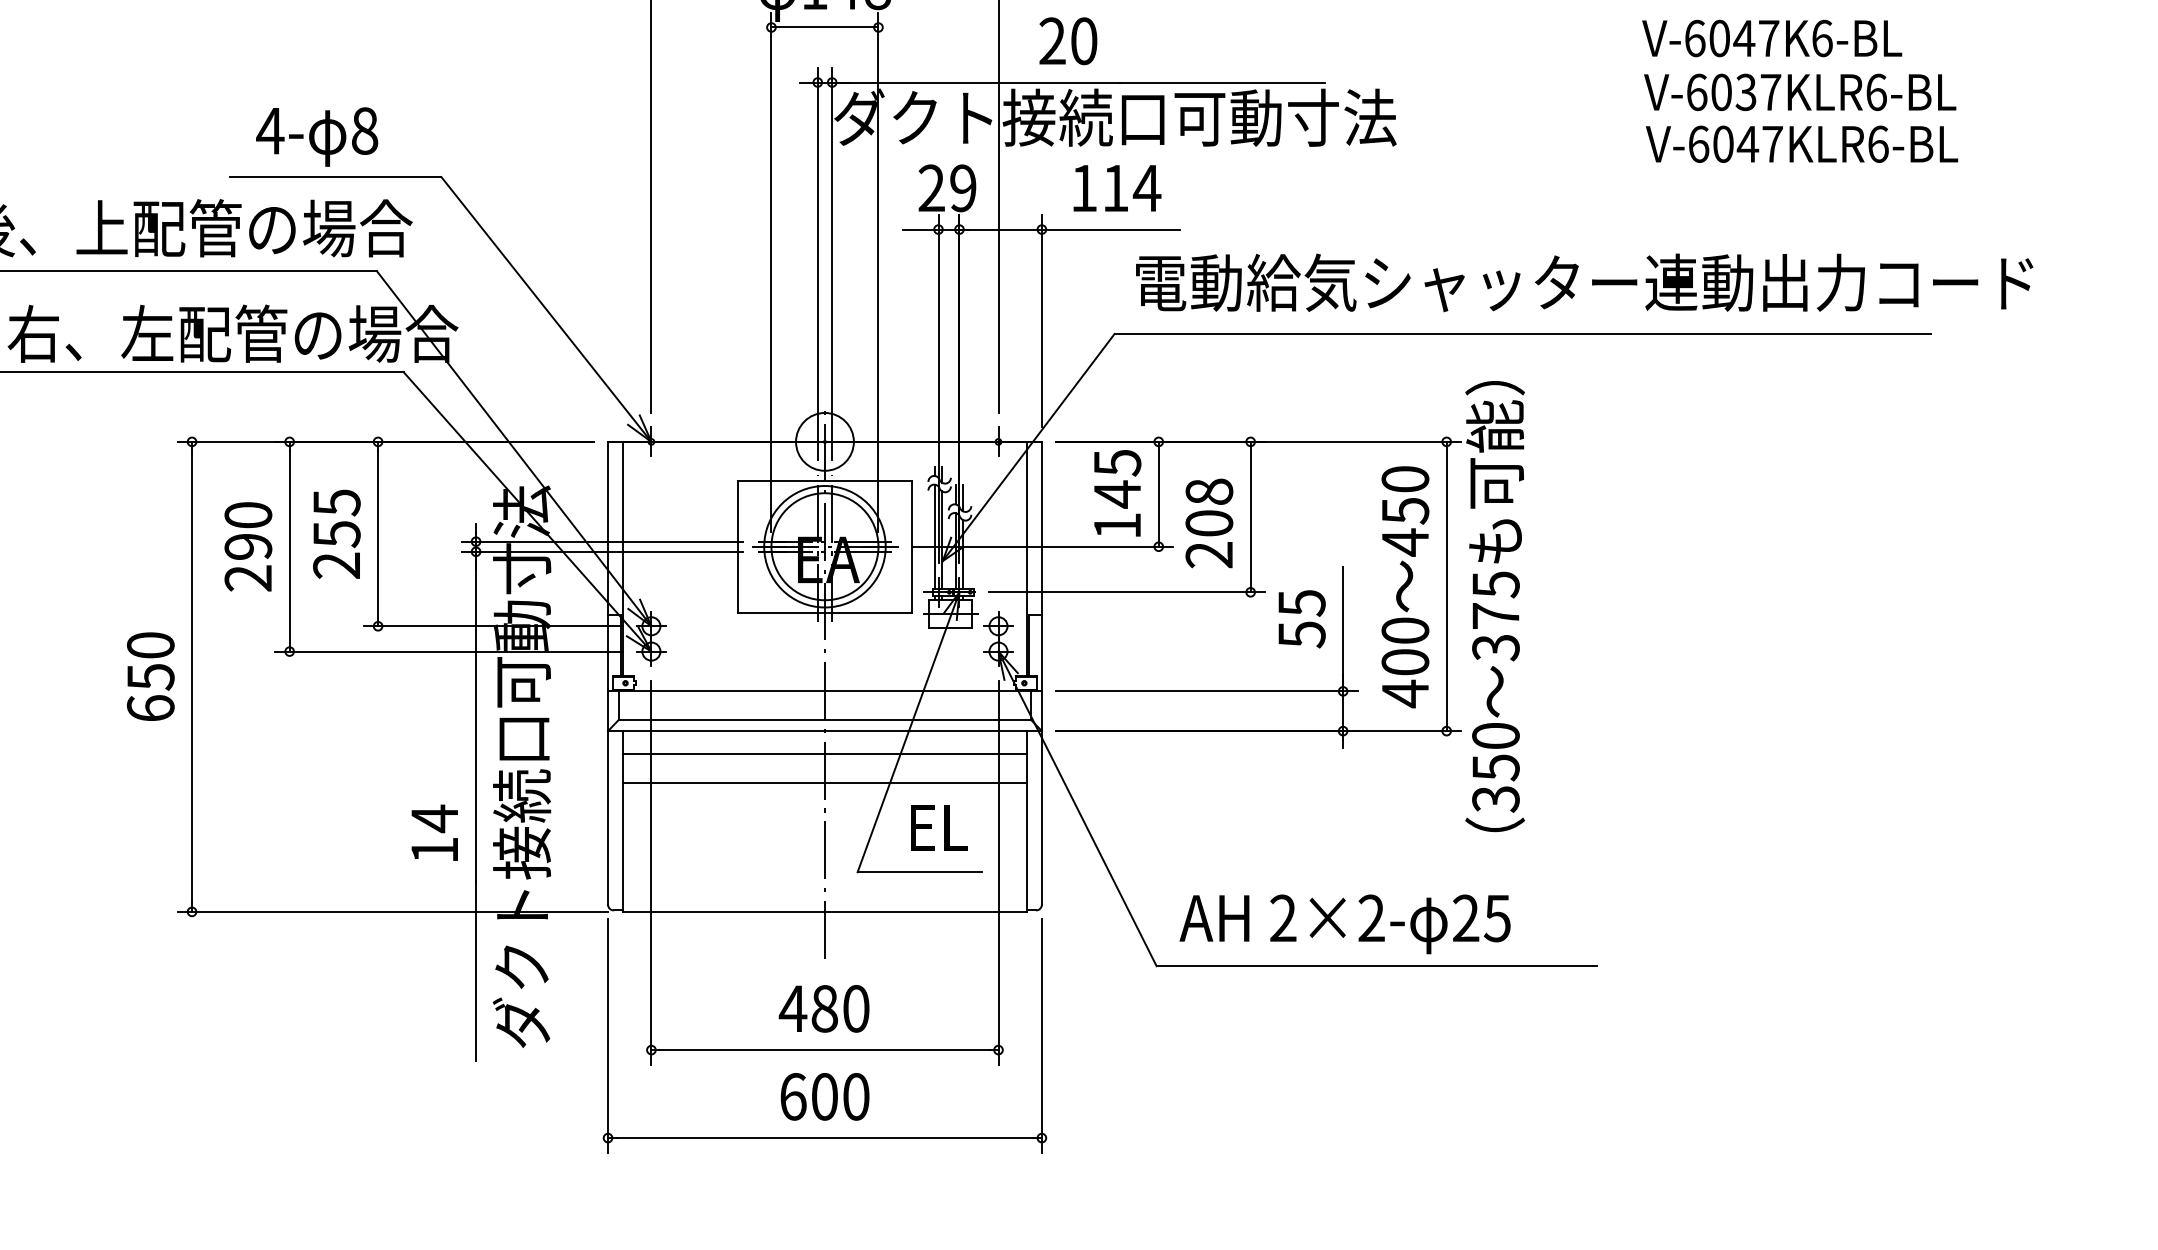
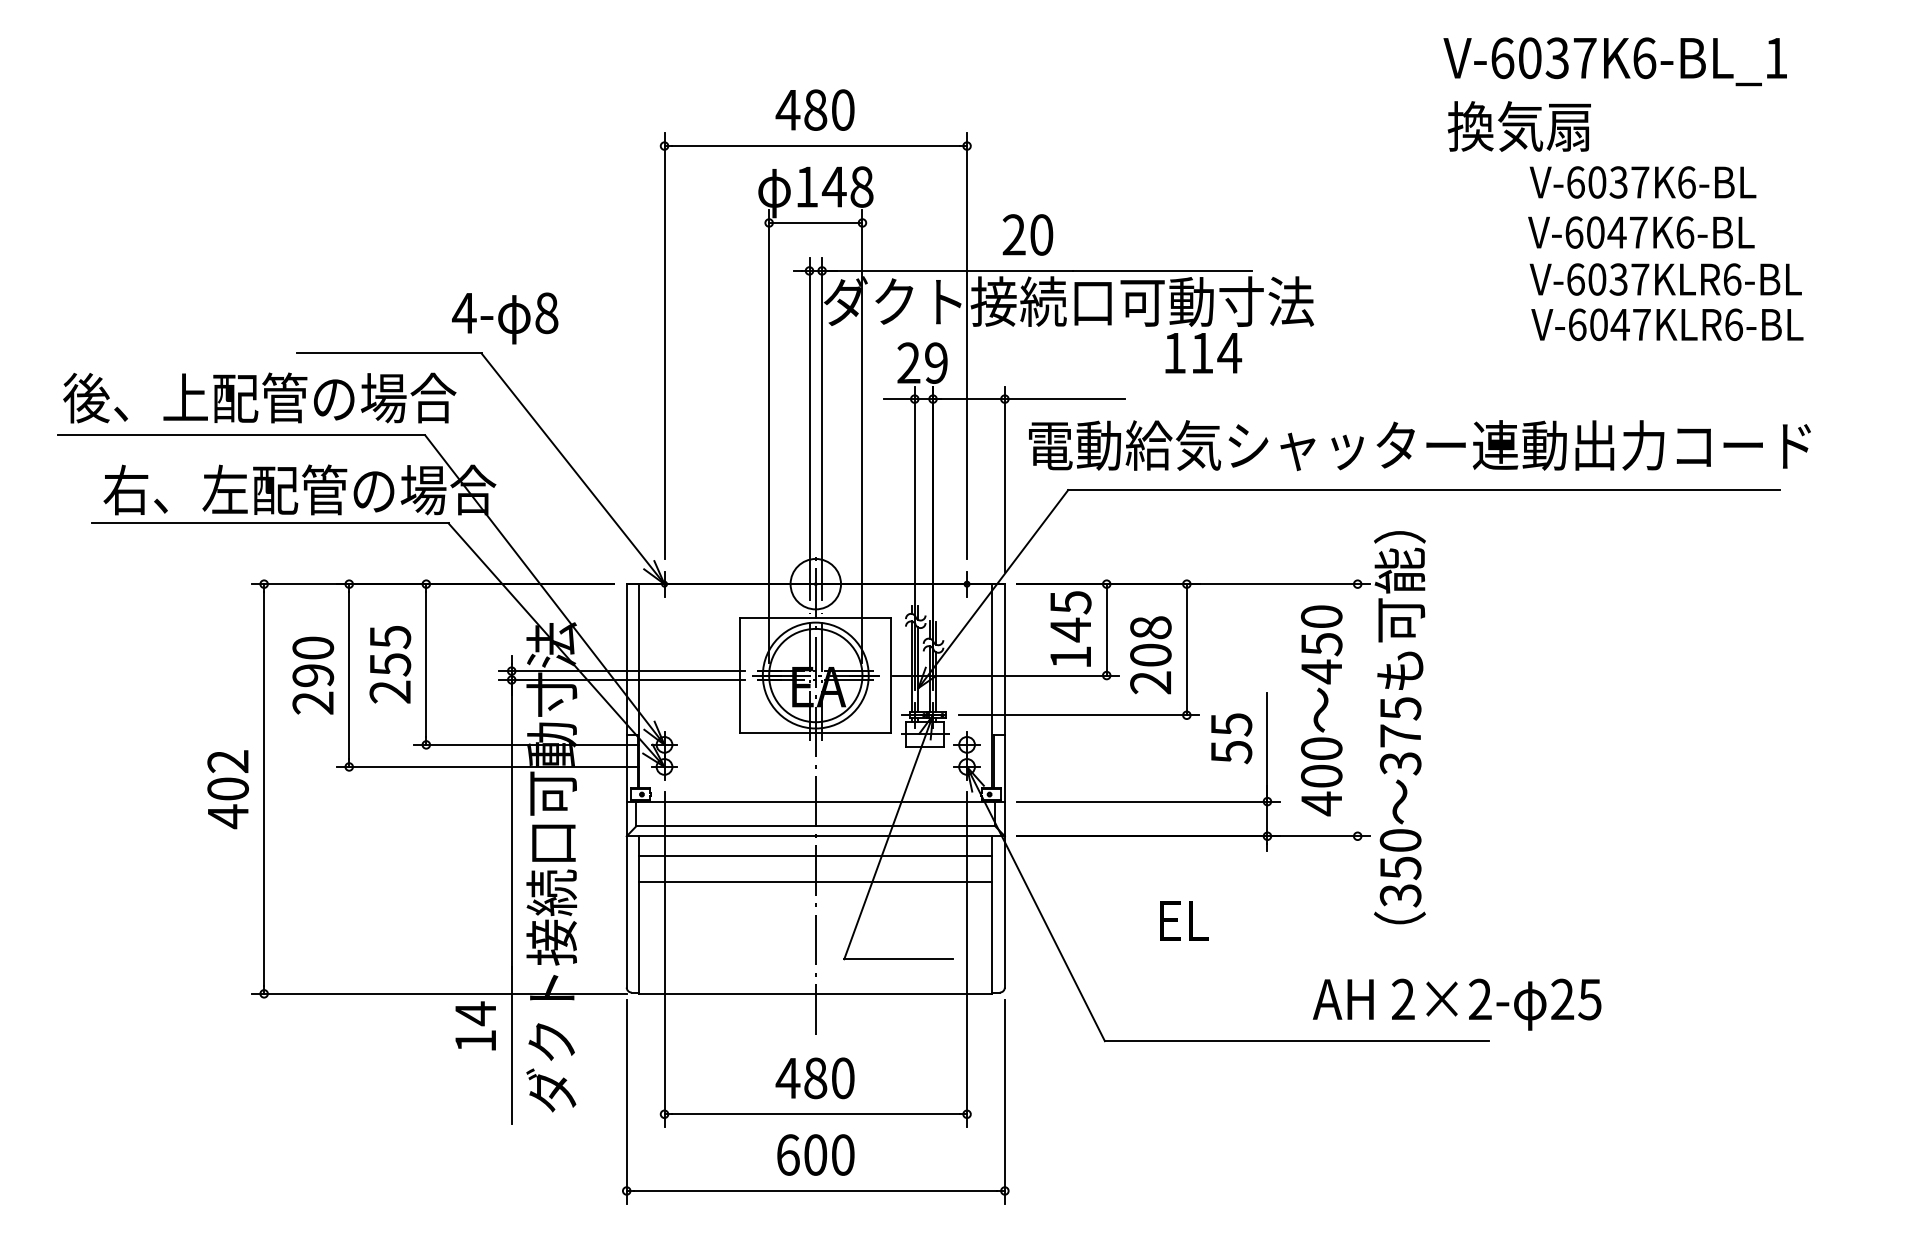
text: (317, 137) -> (505, 318), moved
text: (1117, 188) -> (1203, 353), moved
text: (1584, 282) -> (1419, 445), moved
line: (1446, 586) -> (1357, 710), removed
text: (150, 677) -> (227, 789), 650 -> 402
text: (939, 827) -> (1184, 920), moved
text: (434, 832) -> (475, 1025), moved
text: (1344, 924) -> (1456, 1004), moved

